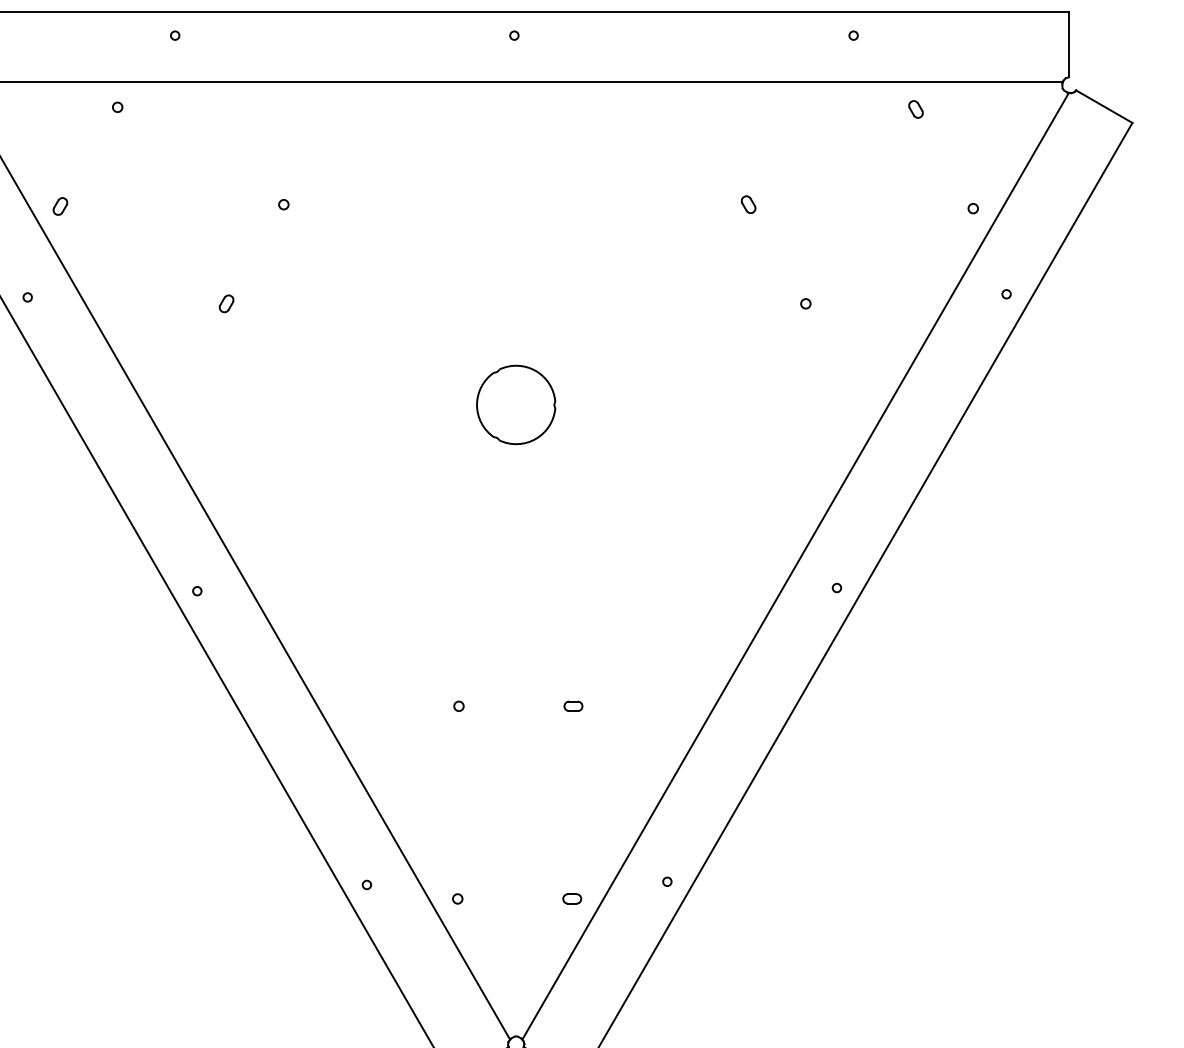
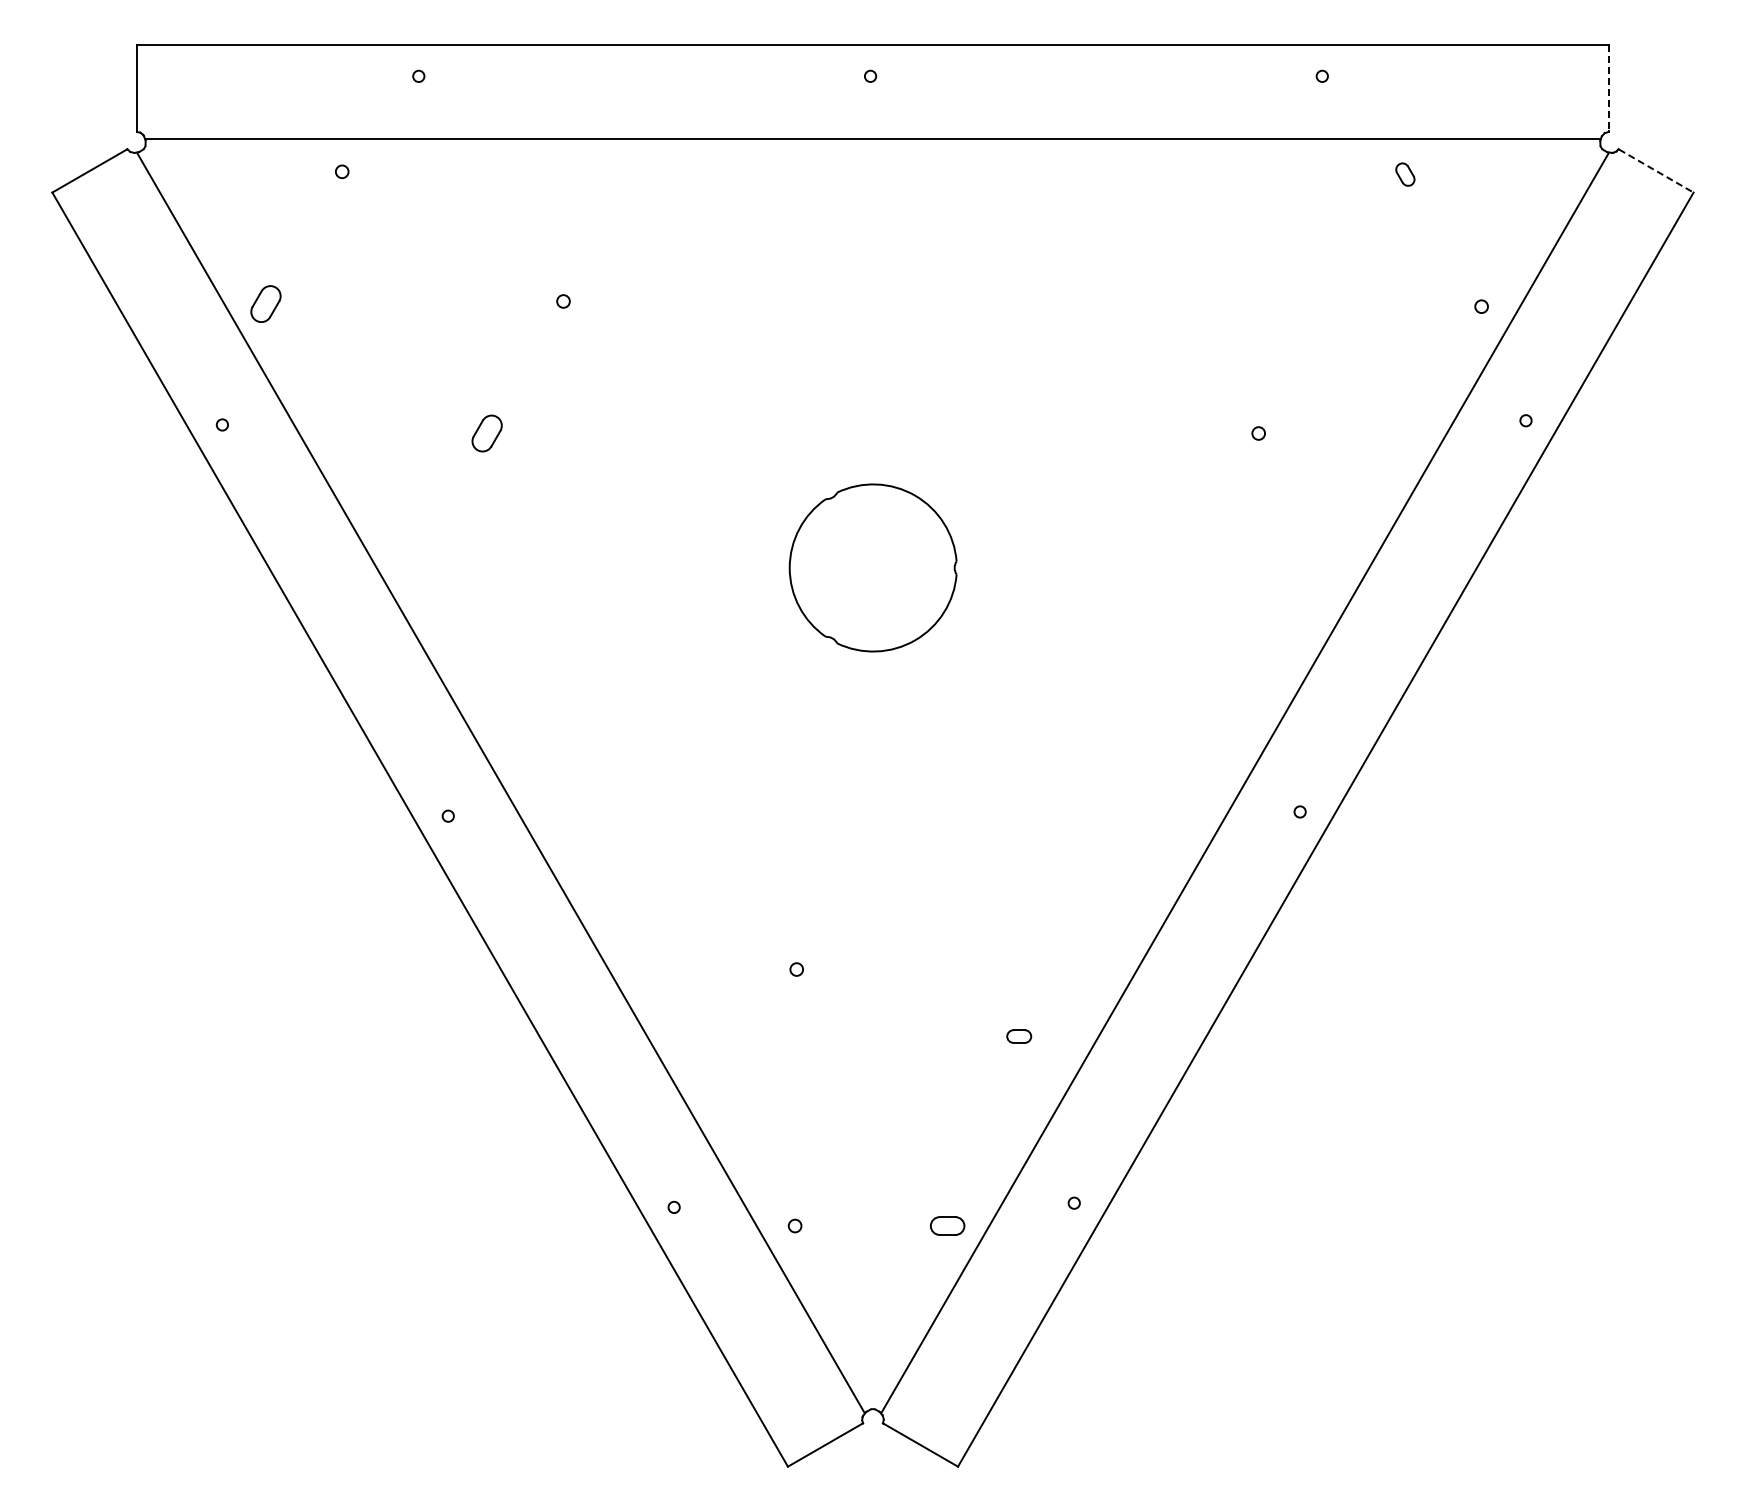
line: (1068, 44) -> (1608, 88), solid -> dashed
line: (1104, 107) -> (1656, 171), solid -> dashed
part: (748, 204) -> (1182, 301), removed
part: (60, 206) -> (265, 303), size x1.6
part: (226, 303) -> (487, 433), size x1.6
part: (515, 405) -> (872, 568), size x1.6
part: (573, 706) -> (1019, 1036), moved
part: (572, 898) -> (947, 1225), size x1.4

